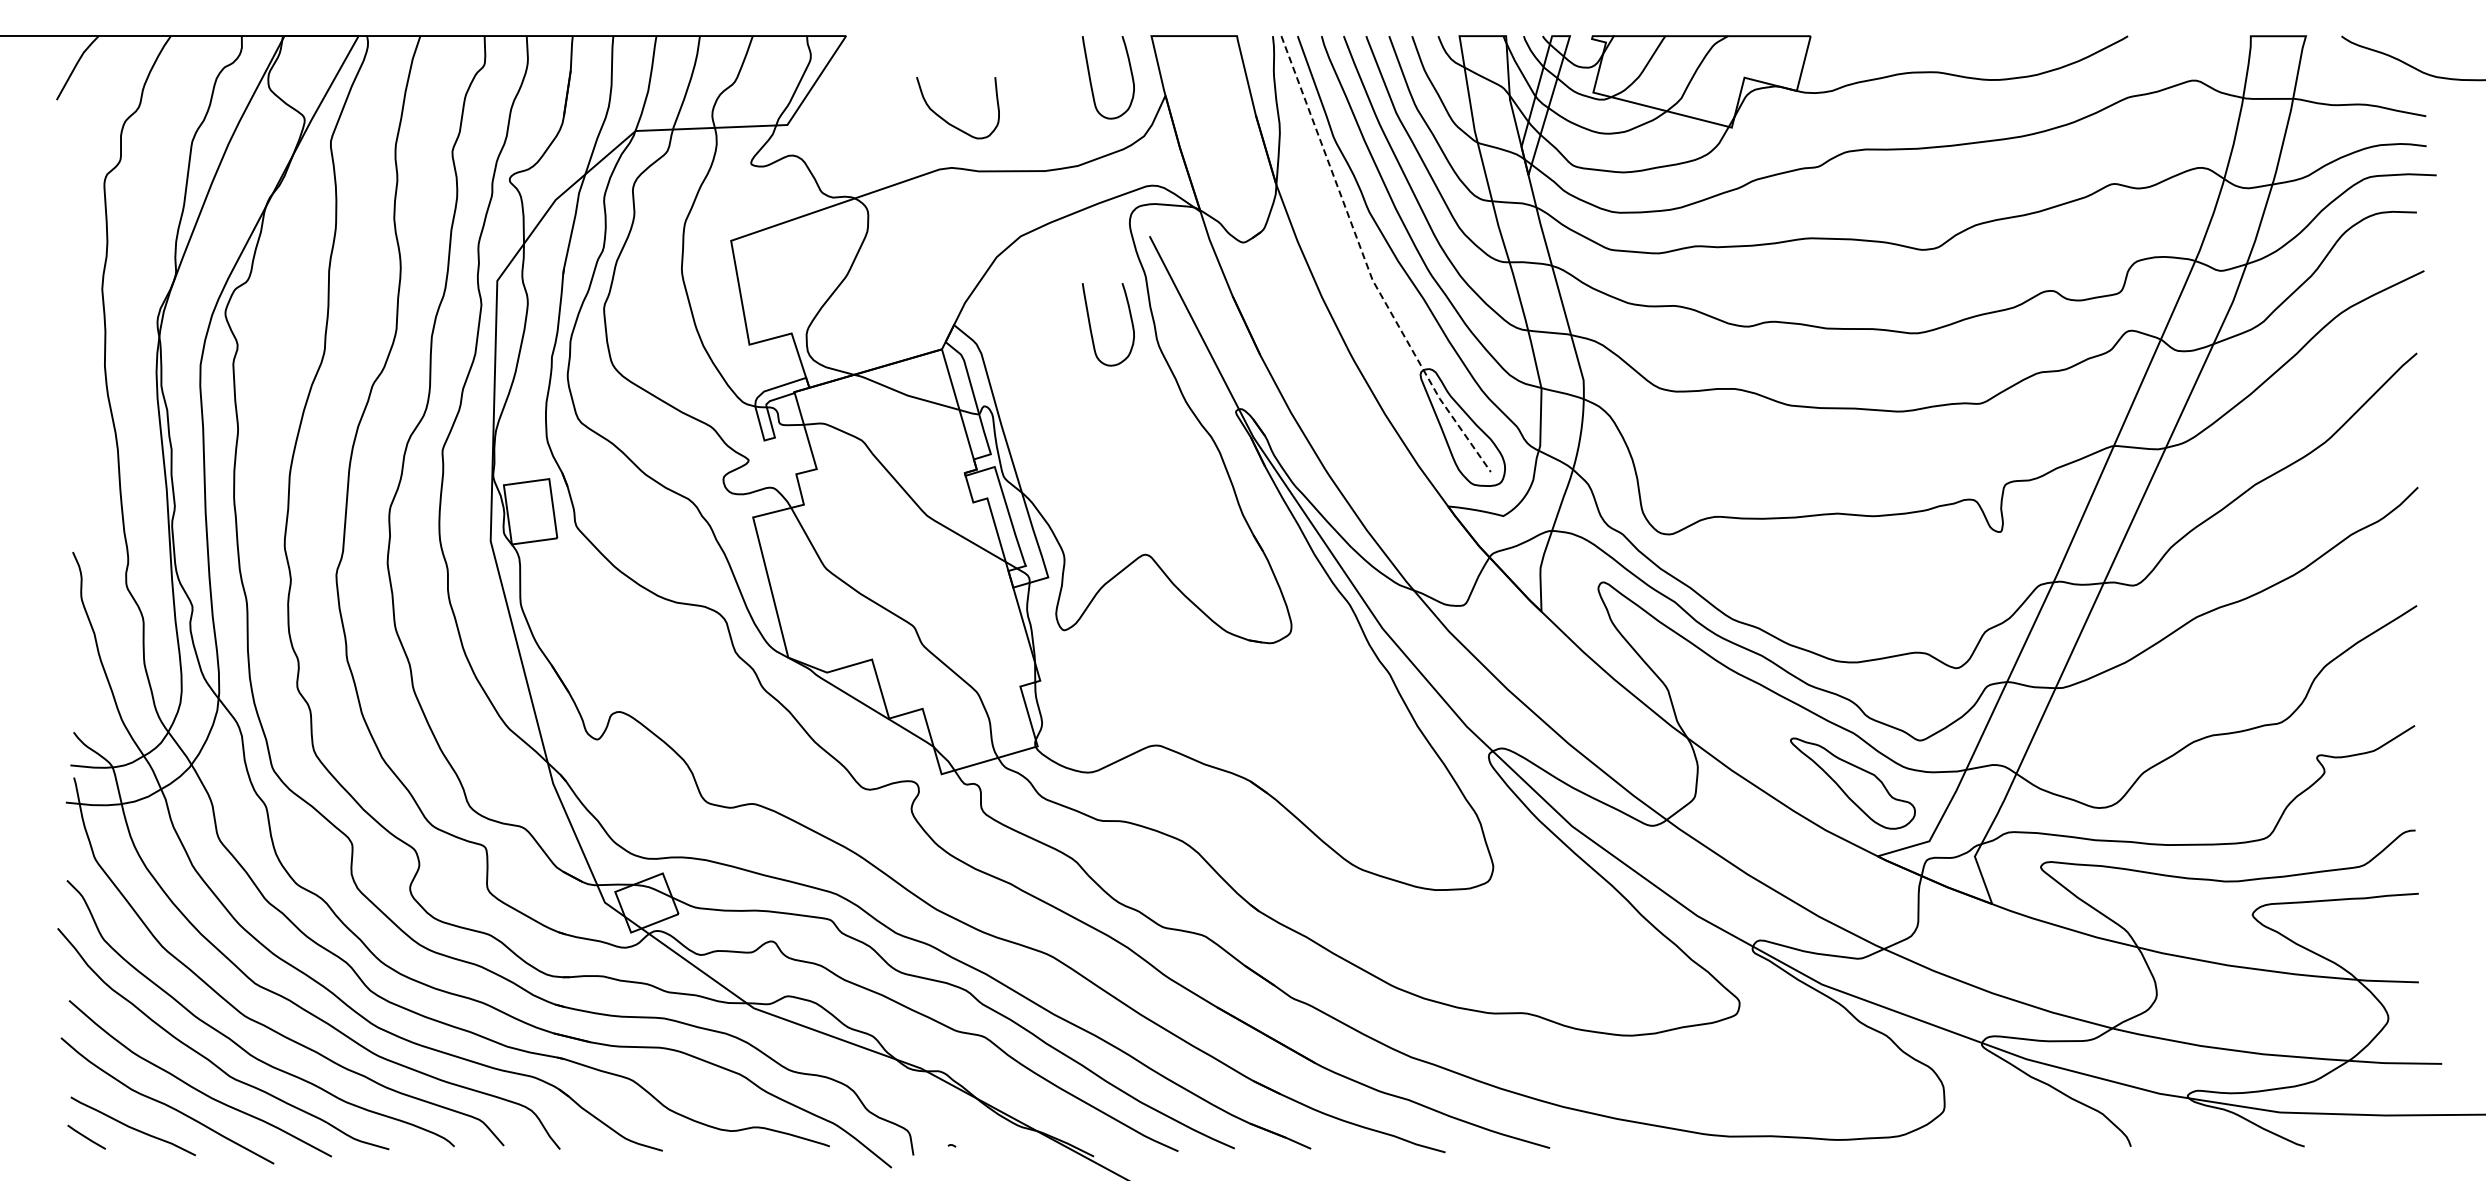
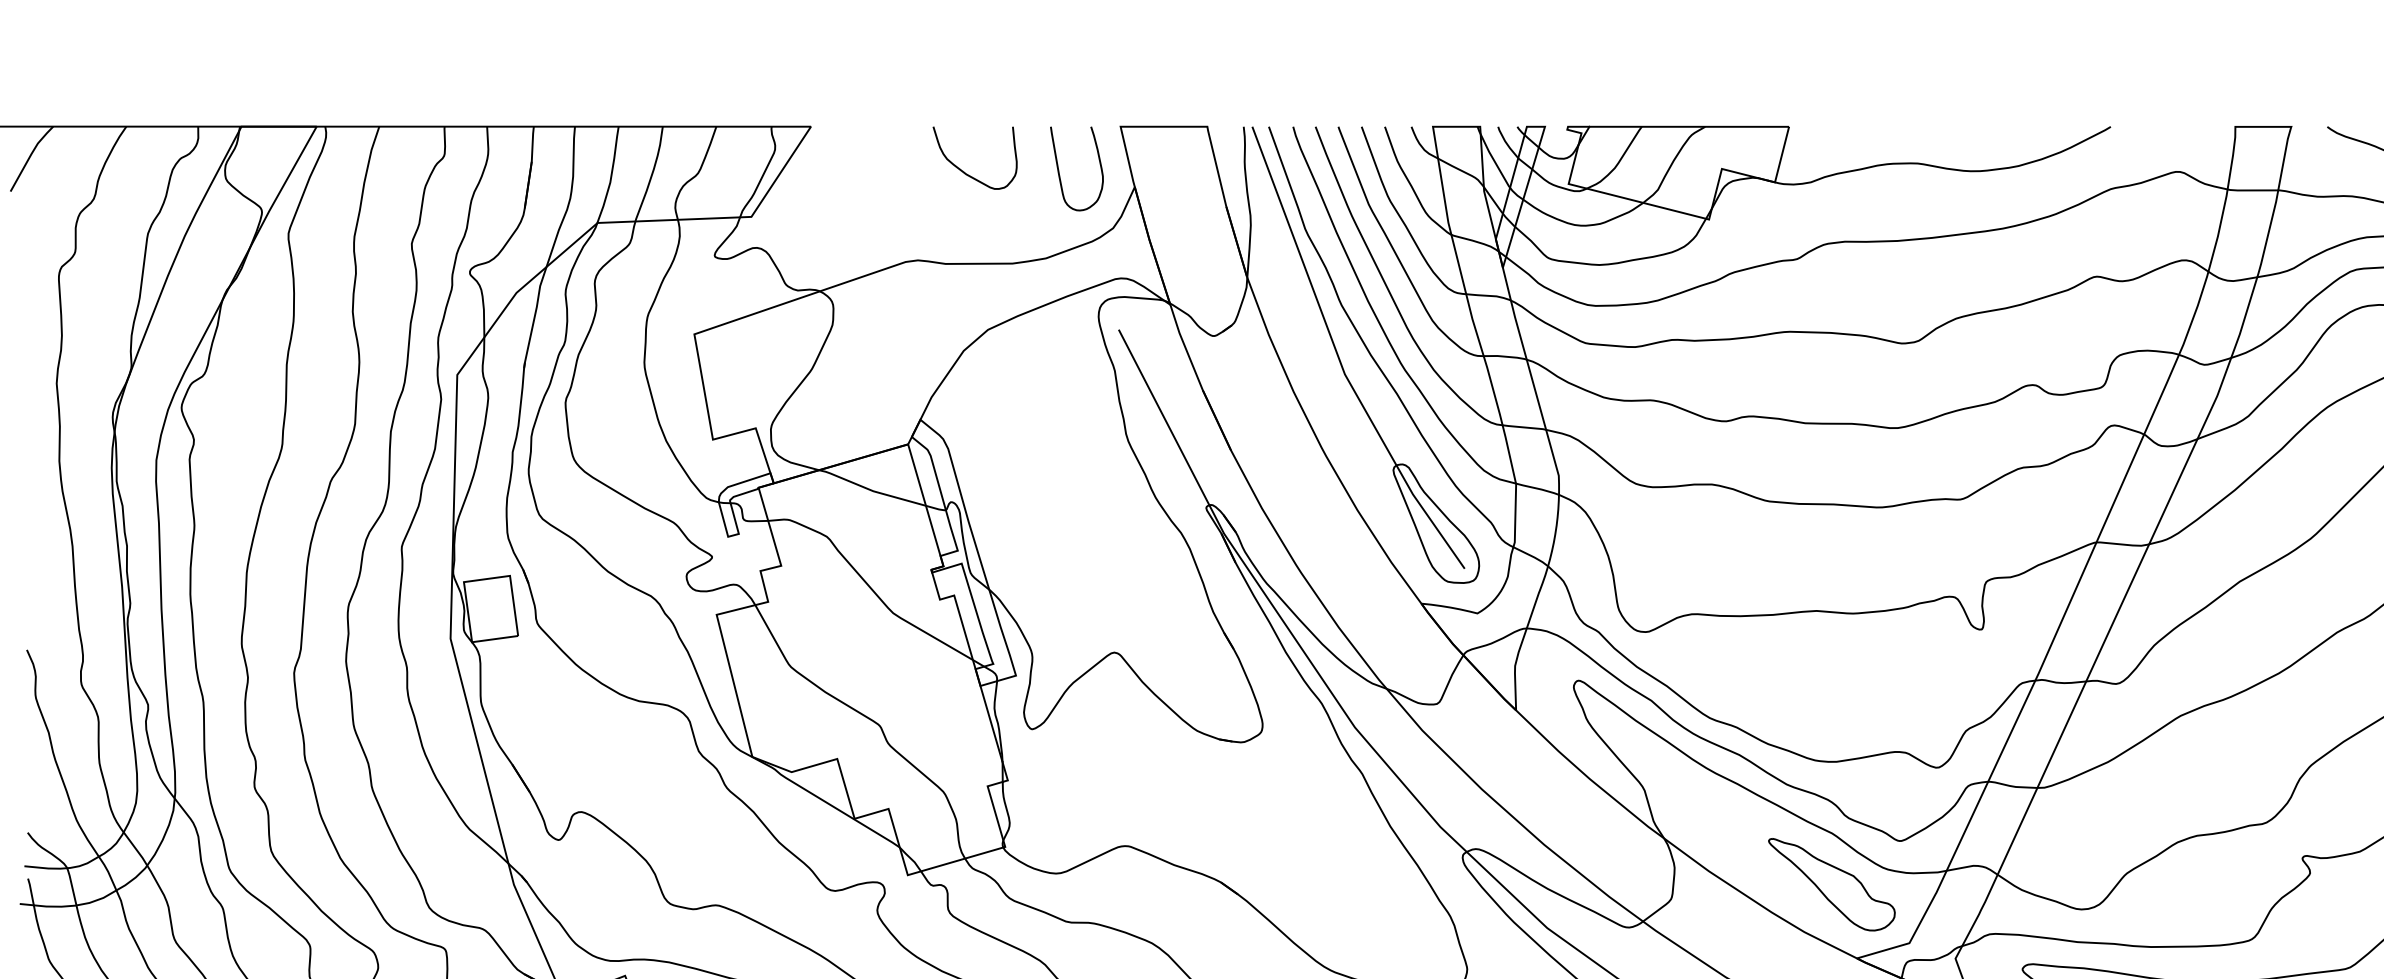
curve: (946, 120) -> (963, 170), moved
line: (1367, 265) -> (1339, 359), dashed -> solid
curve: (1091, 327) -> (1059, 422), removed

